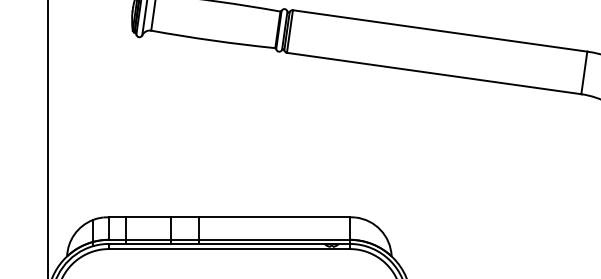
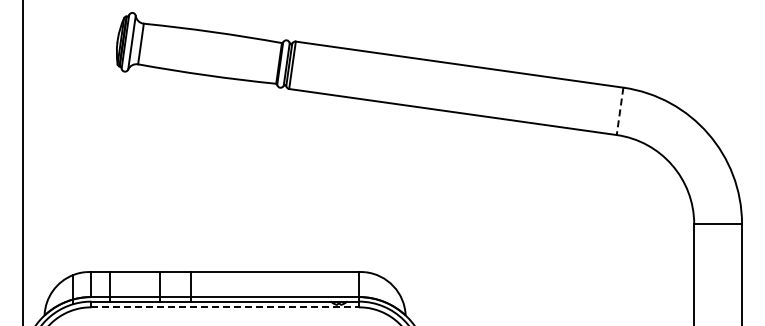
line: (584, 73) -> (620, 111), solid -> dashed
line: (229, 249) -> (225, 307), solid -> dashed

